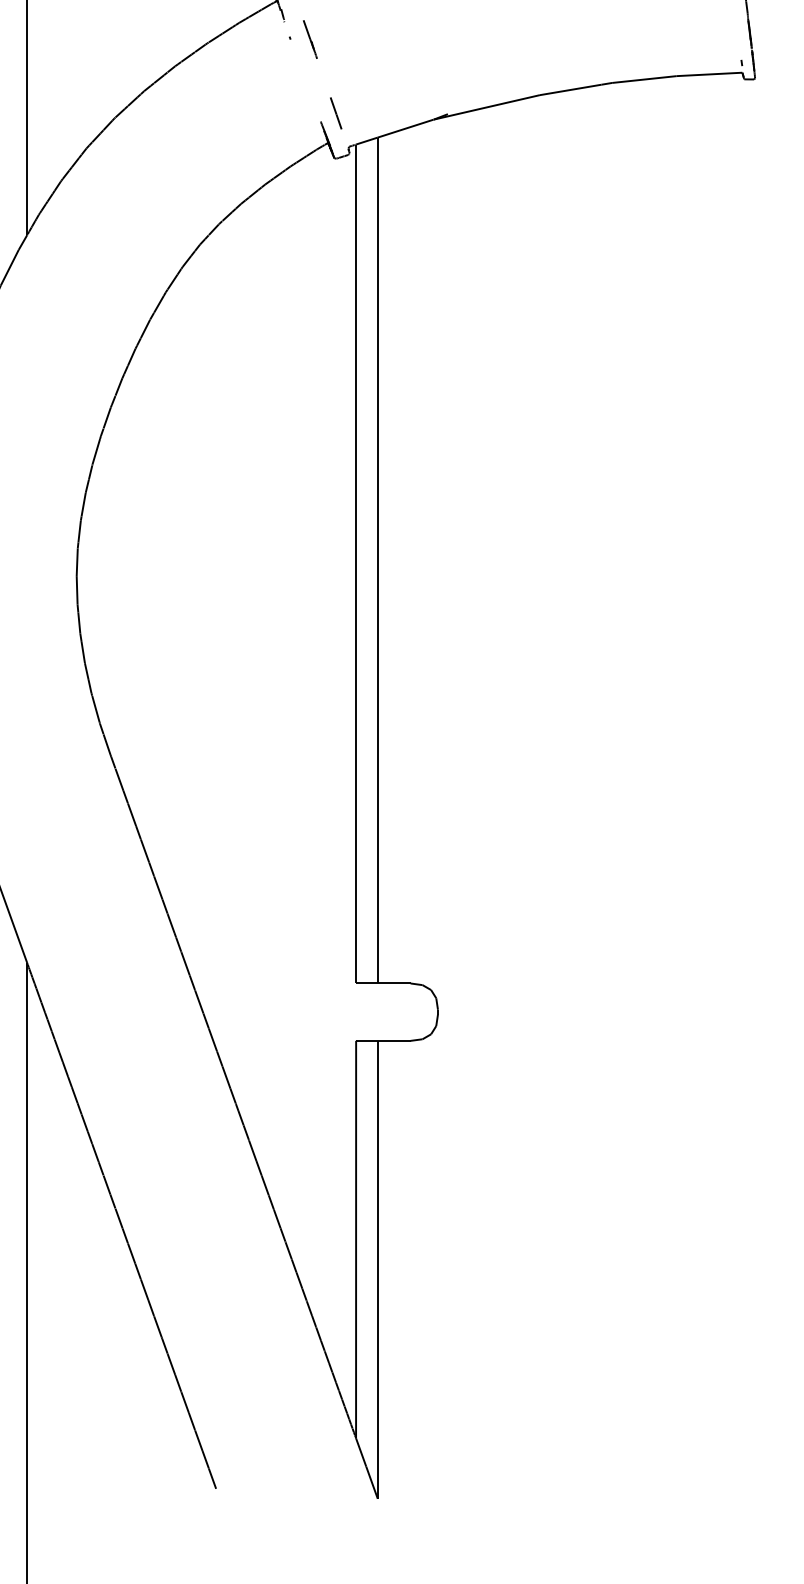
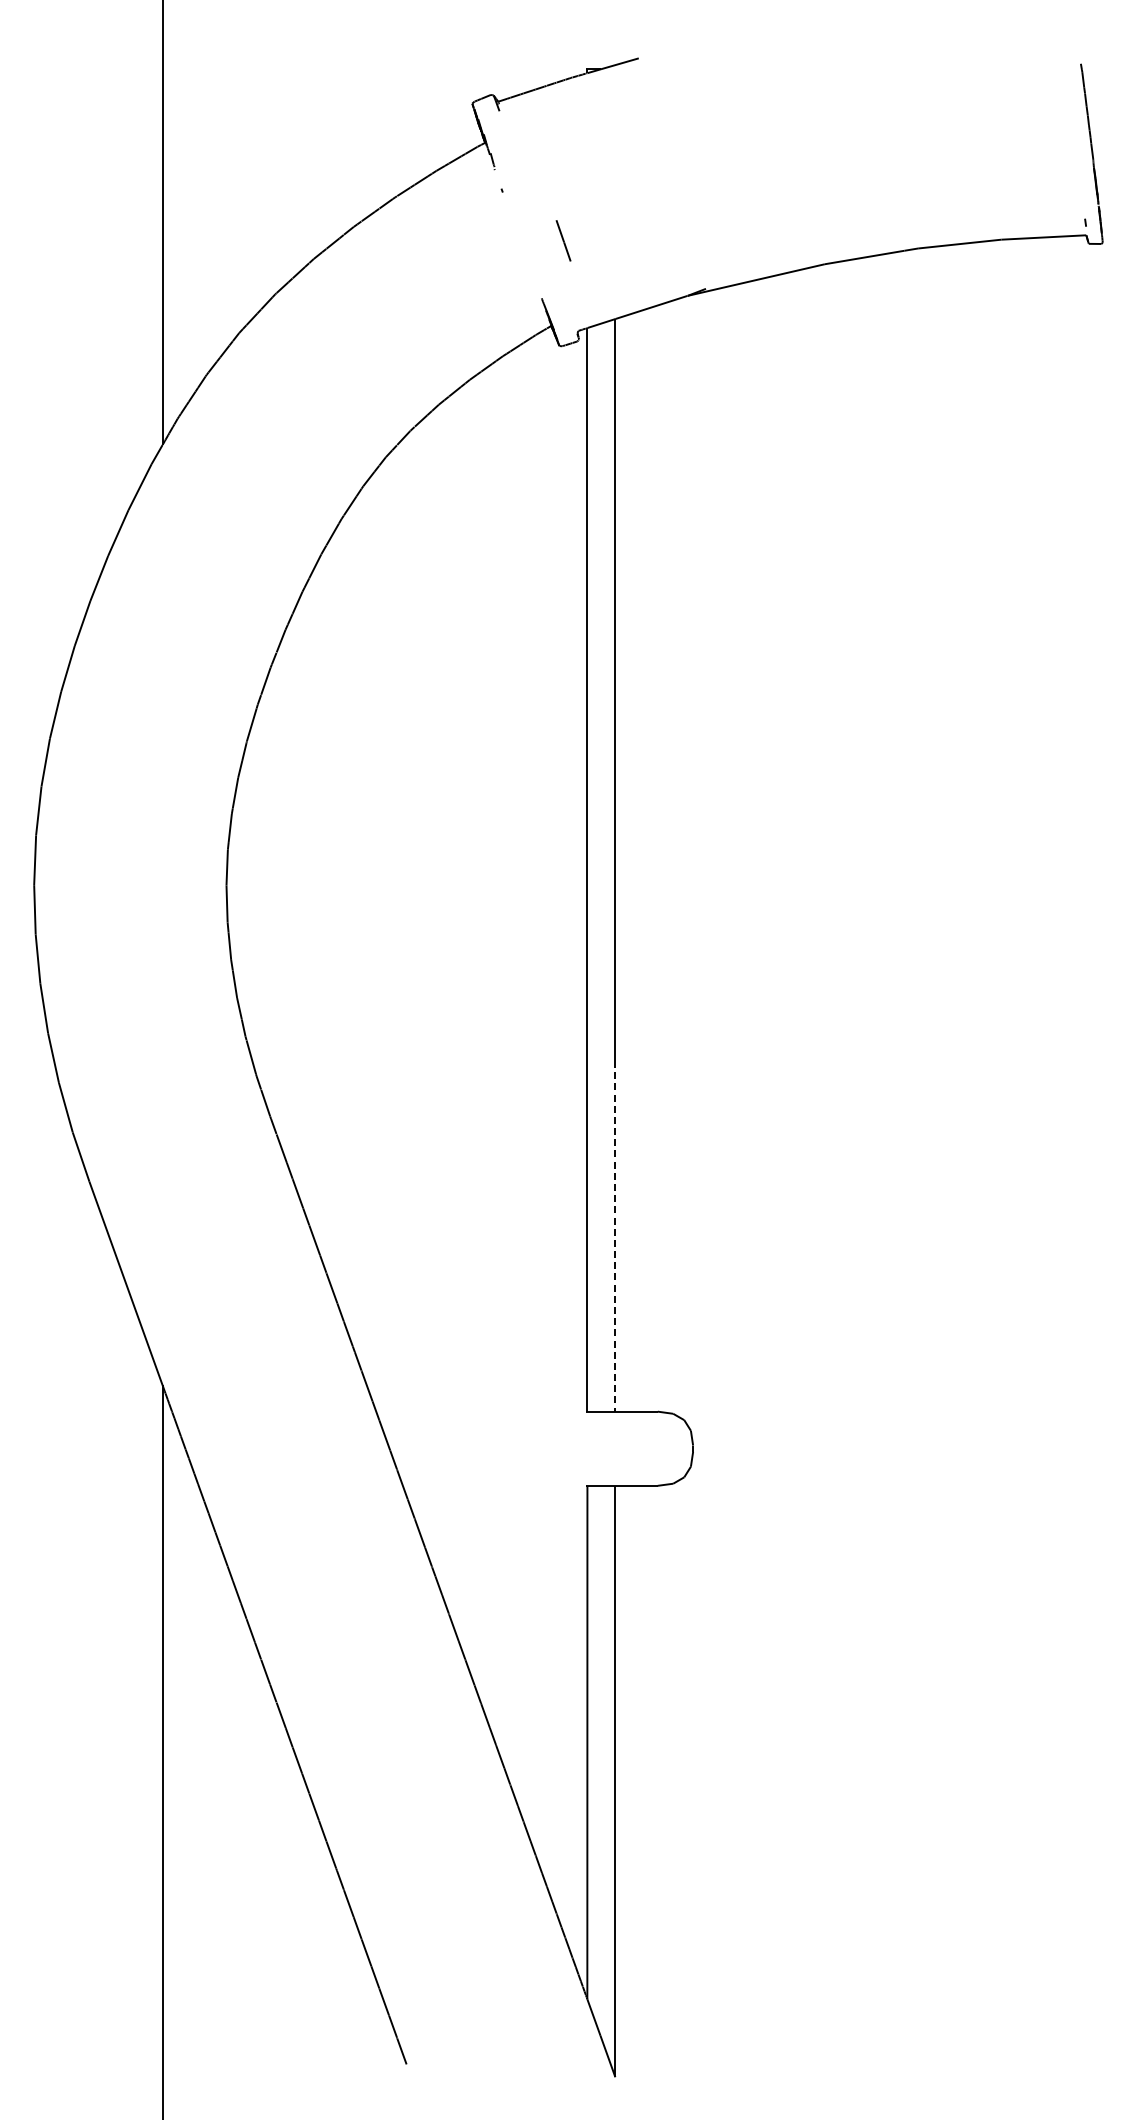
line: (309, 39) -> (527, 192), removed
line: (336, 113) -> (563, 240), moved
line: (377, 847) -> (615, 1236), solid -> dashed

